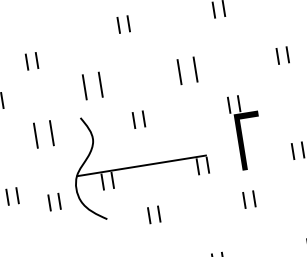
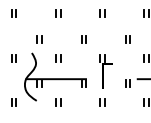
part: (30, 60) -> (13, 13), moved
part: (186, 71) -> (83, 39), size x0.62
part: (92, 86) -> (39, 39), size x0.62
part: (42, 136) -> (13, 58), size x0.62
part: (53, 202) -> (13, 102), moved

